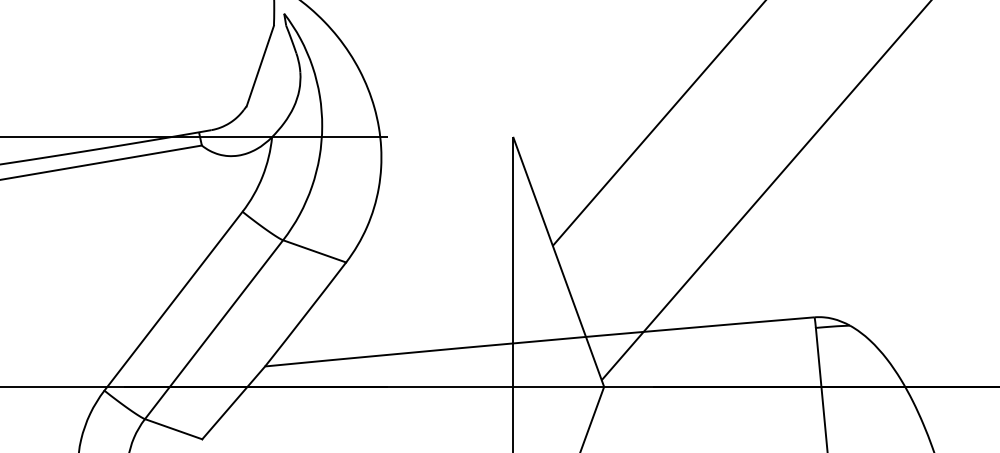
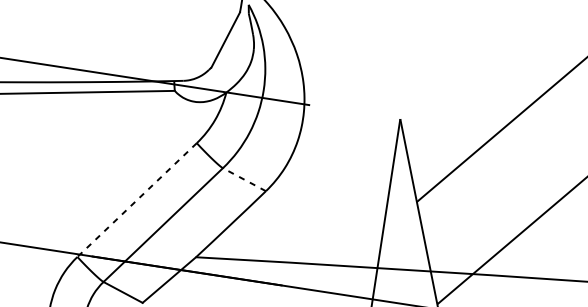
line: (314, 251) -> (244, 179), solid -> dashed
line: (173, 301) -> (137, 200), solid -> dashed

